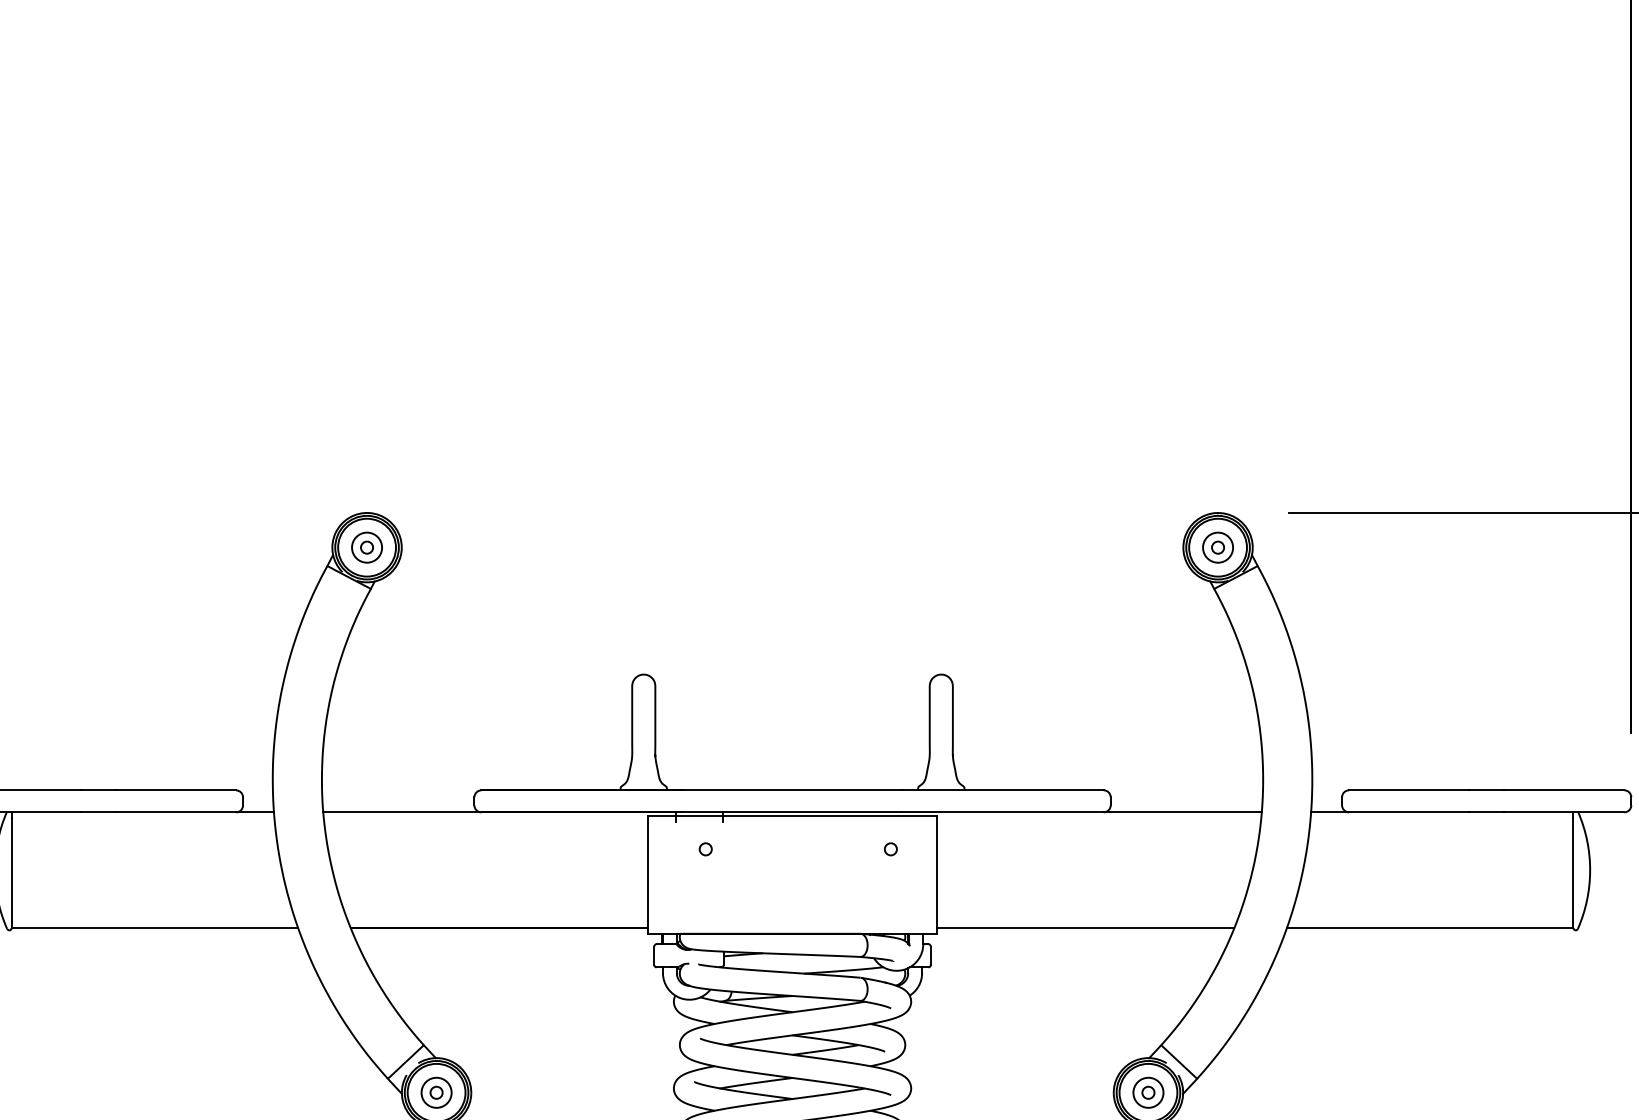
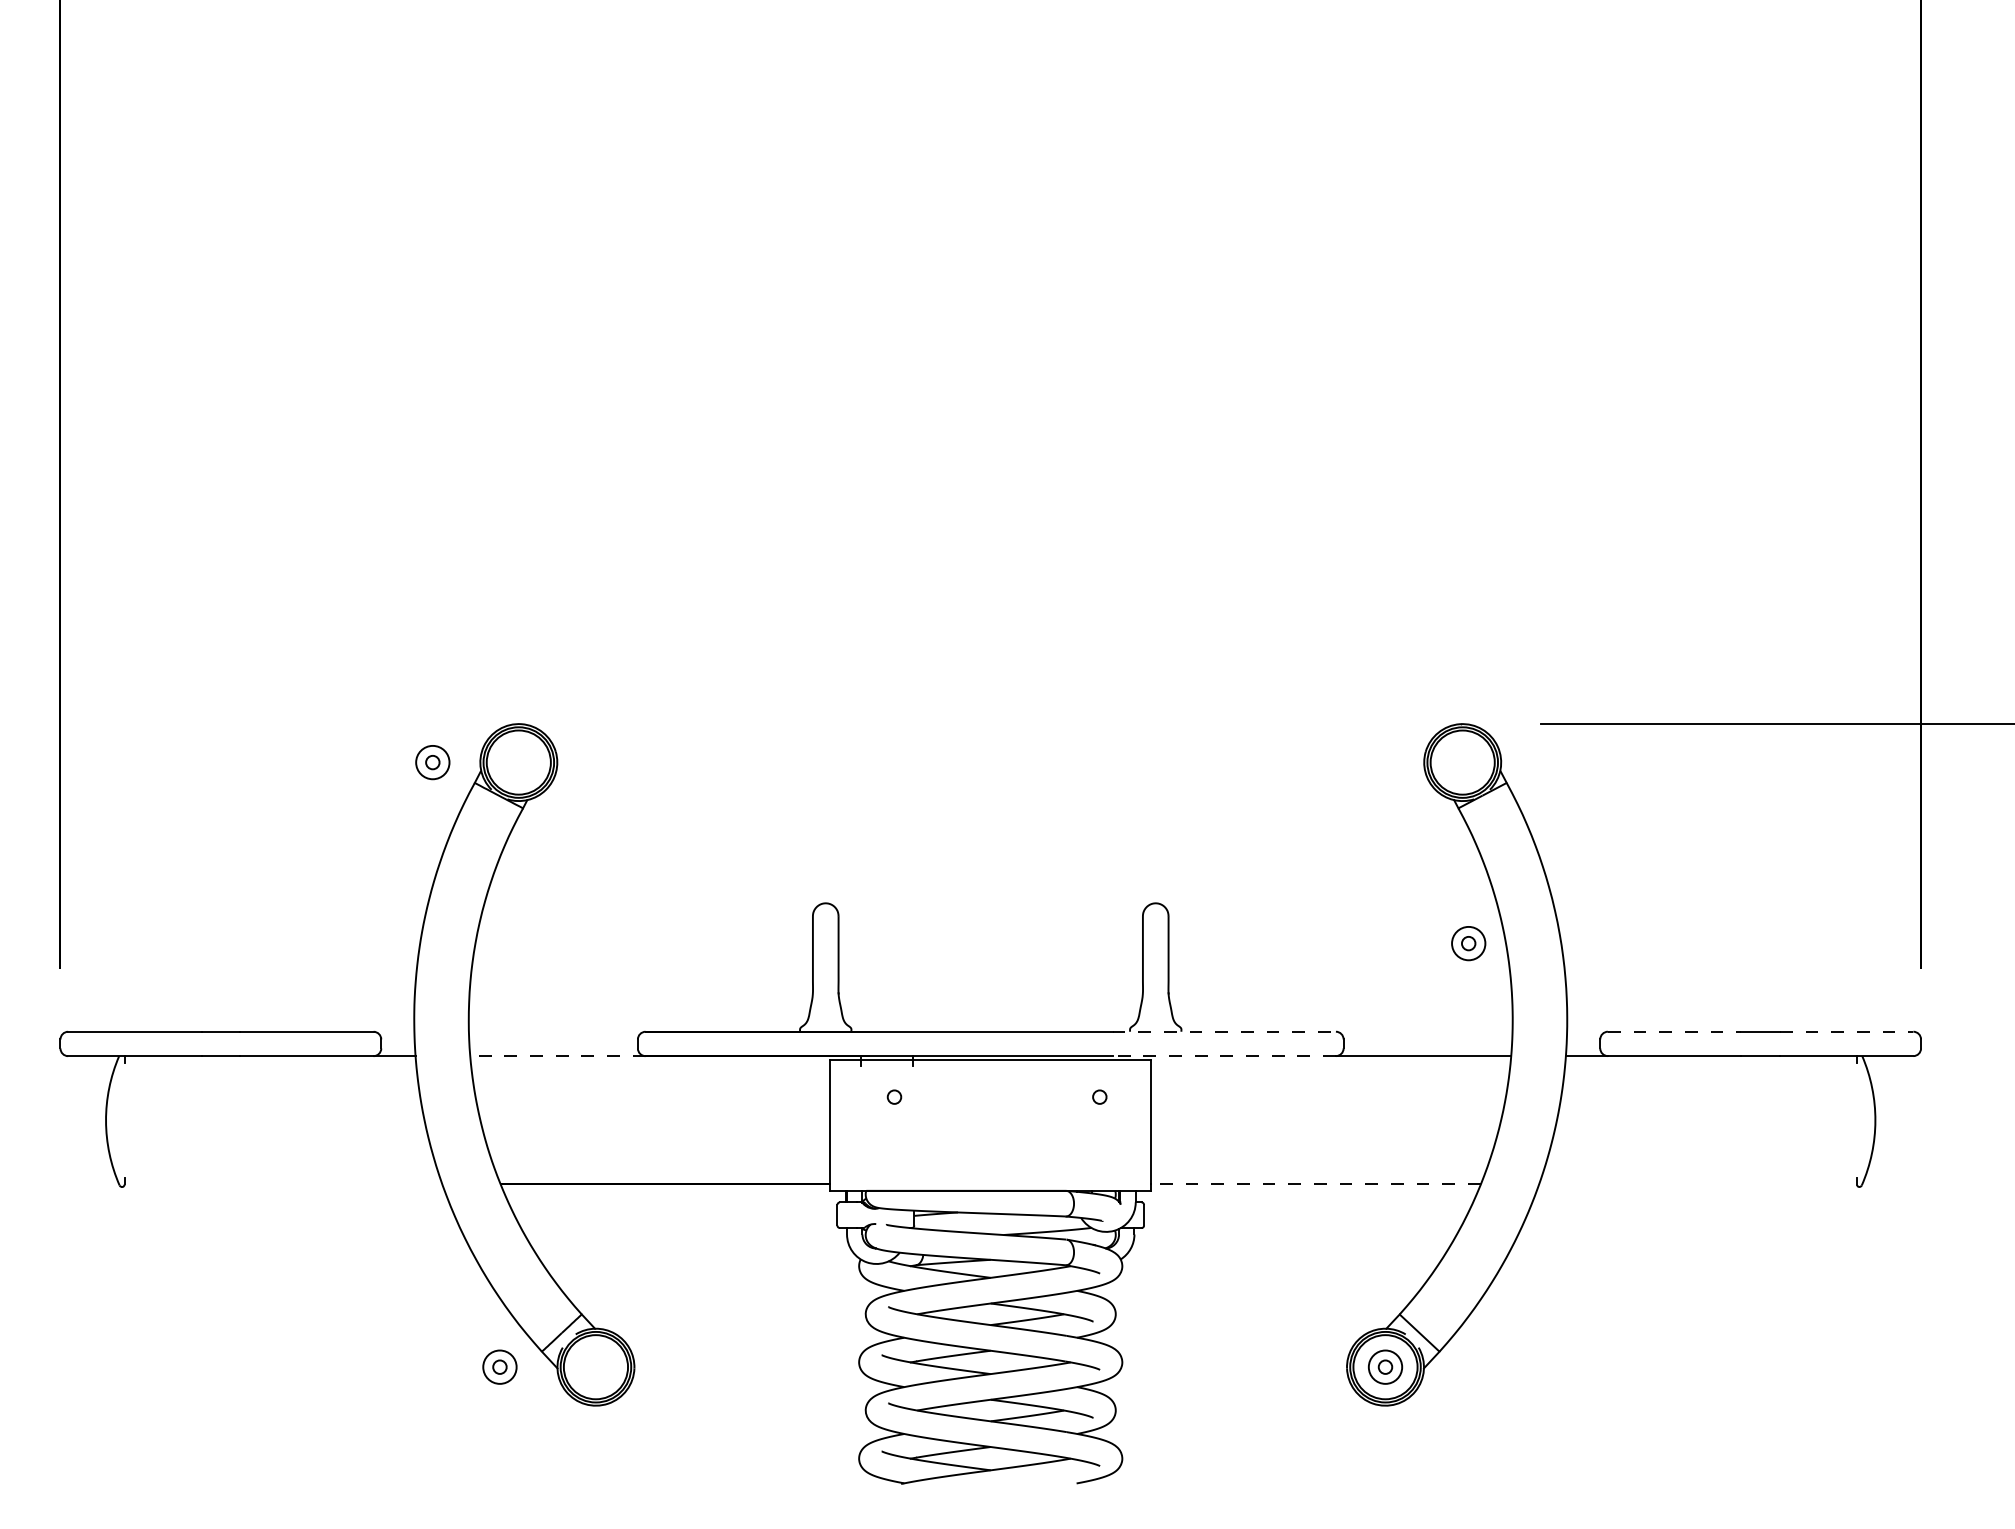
part: (366, 547) -> (432, 762), moved
part: (1217, 547) -> (1468, 943), moved
line: (1003, 790) -> (1224, 1031), solid -> dashed
line: (1409, 790) -> (1674, 1031), solid -> dashed
line: (1564, 790) -> (1846, 1031), solid -> dashed
line: (401, 812) -> (557, 1056), solid -> dashed
line: (1003, 812) -> (1224, 1056), solid -> dashed
line: (11, 870) -> (124, 1120), removed
line: (1573, 870) -> (1856, 1120), removed
line: (154, 928) -> (283, 1184), removed
line: (1085, 928) -> (1315, 1184), solid -> dashed
line: (1429, 928) -> (1697, 1184), removed
part: (436, 1092) -> (499, 1366), moved

